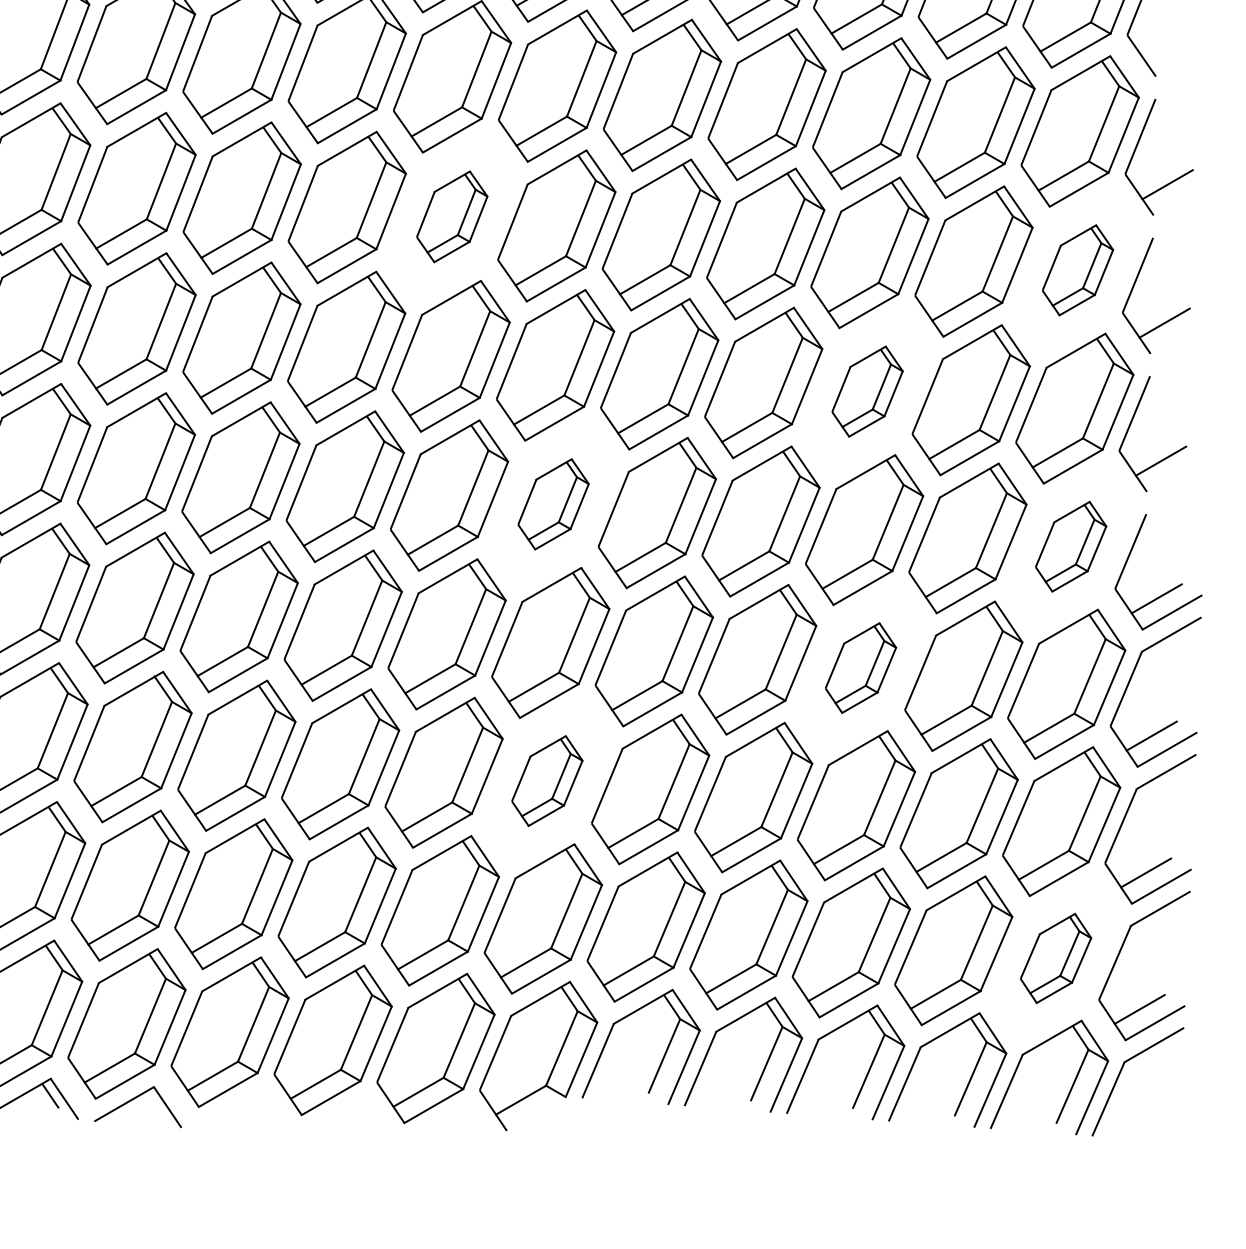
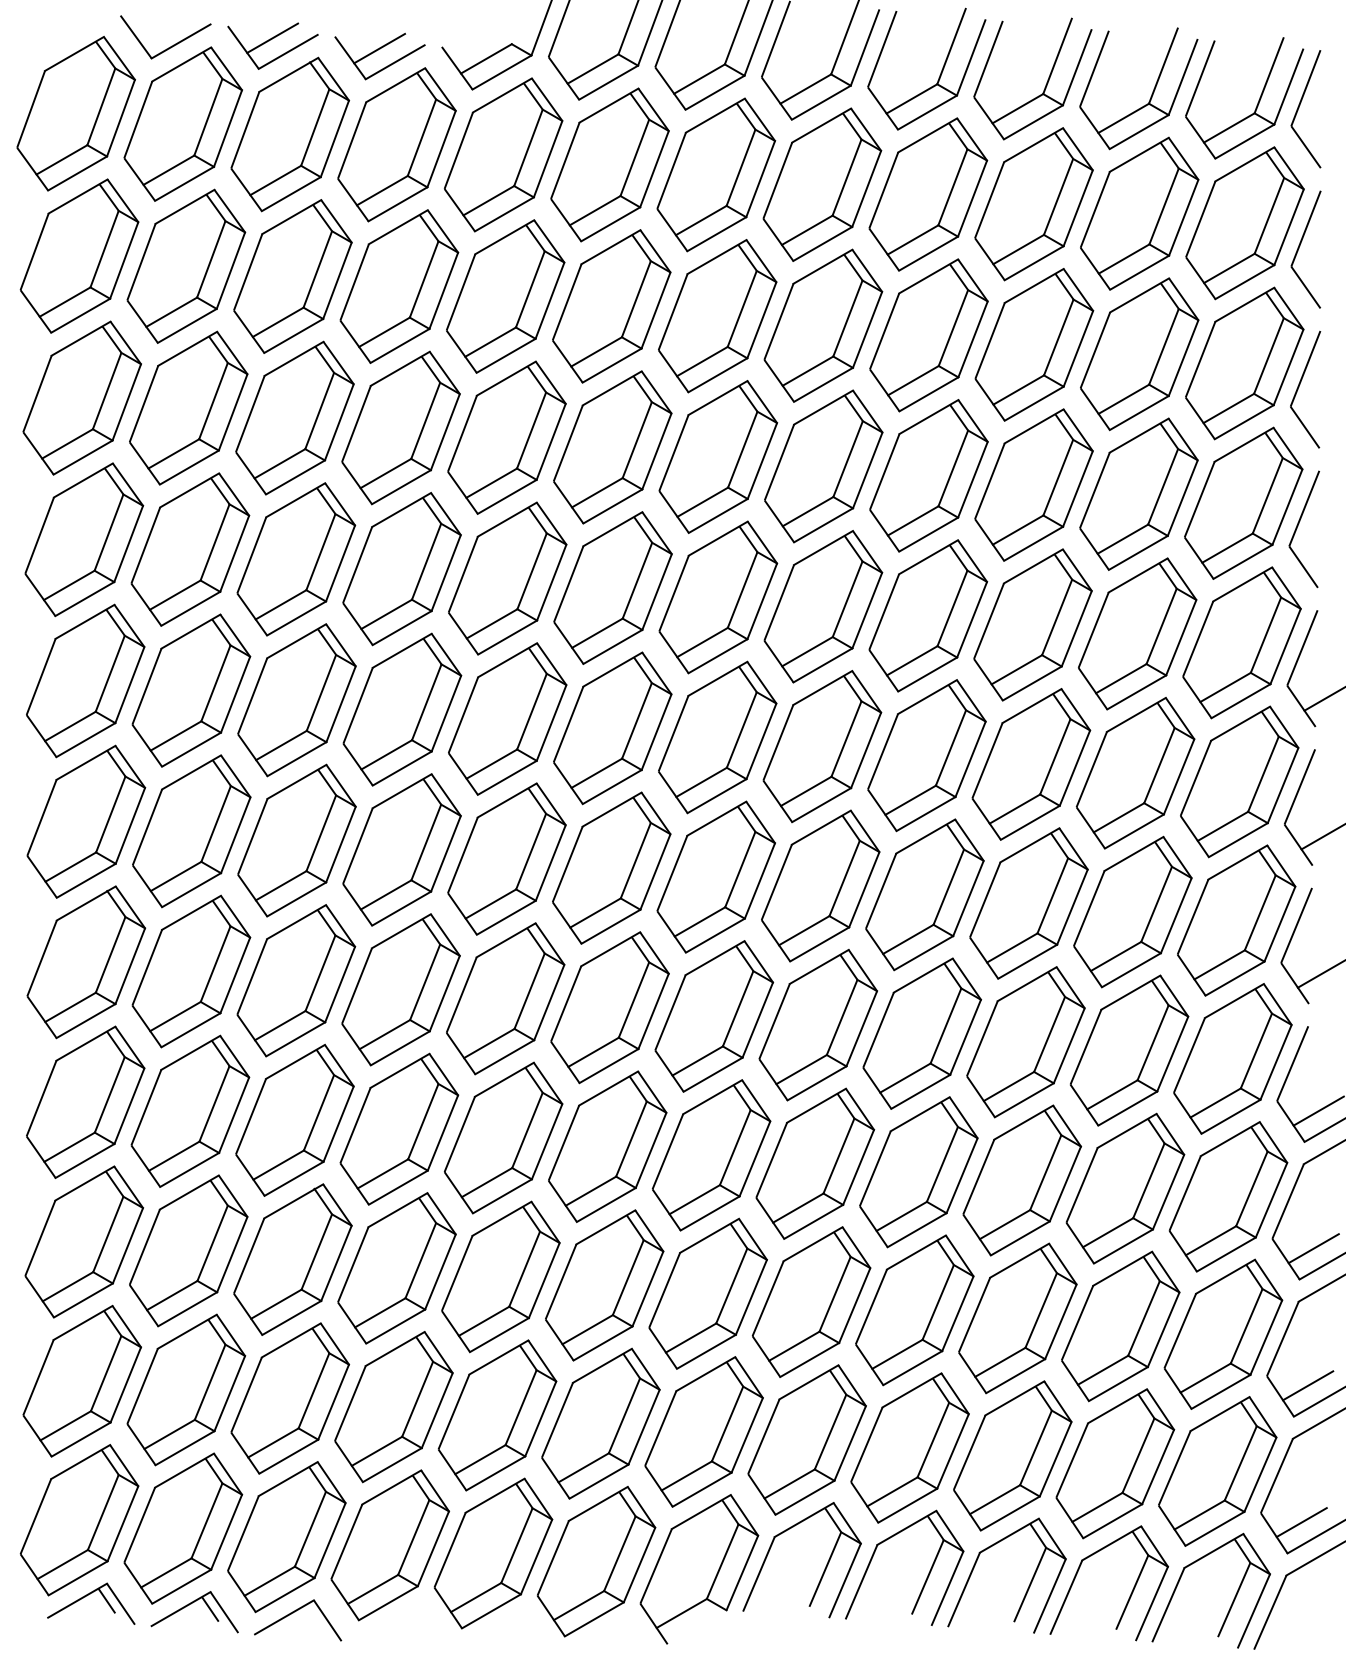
part: (451, 216) -> (612, 728), size x1.67
part: (1077, 269) -> (1239, 781), size x1.67
part: (867, 391) -> (1028, 903), size x1.67
part: (553, 504) -> (714, 1016), size x1.67
part: (1070, 546) -> (1232, 1058), size x1.67
part: (861, 668) -> (1022, 1180), size x1.67
part: (546, 780) -> (707, 1293), size x1.67
part: (1055, 958) -> (1217, 1471), size x1.67

